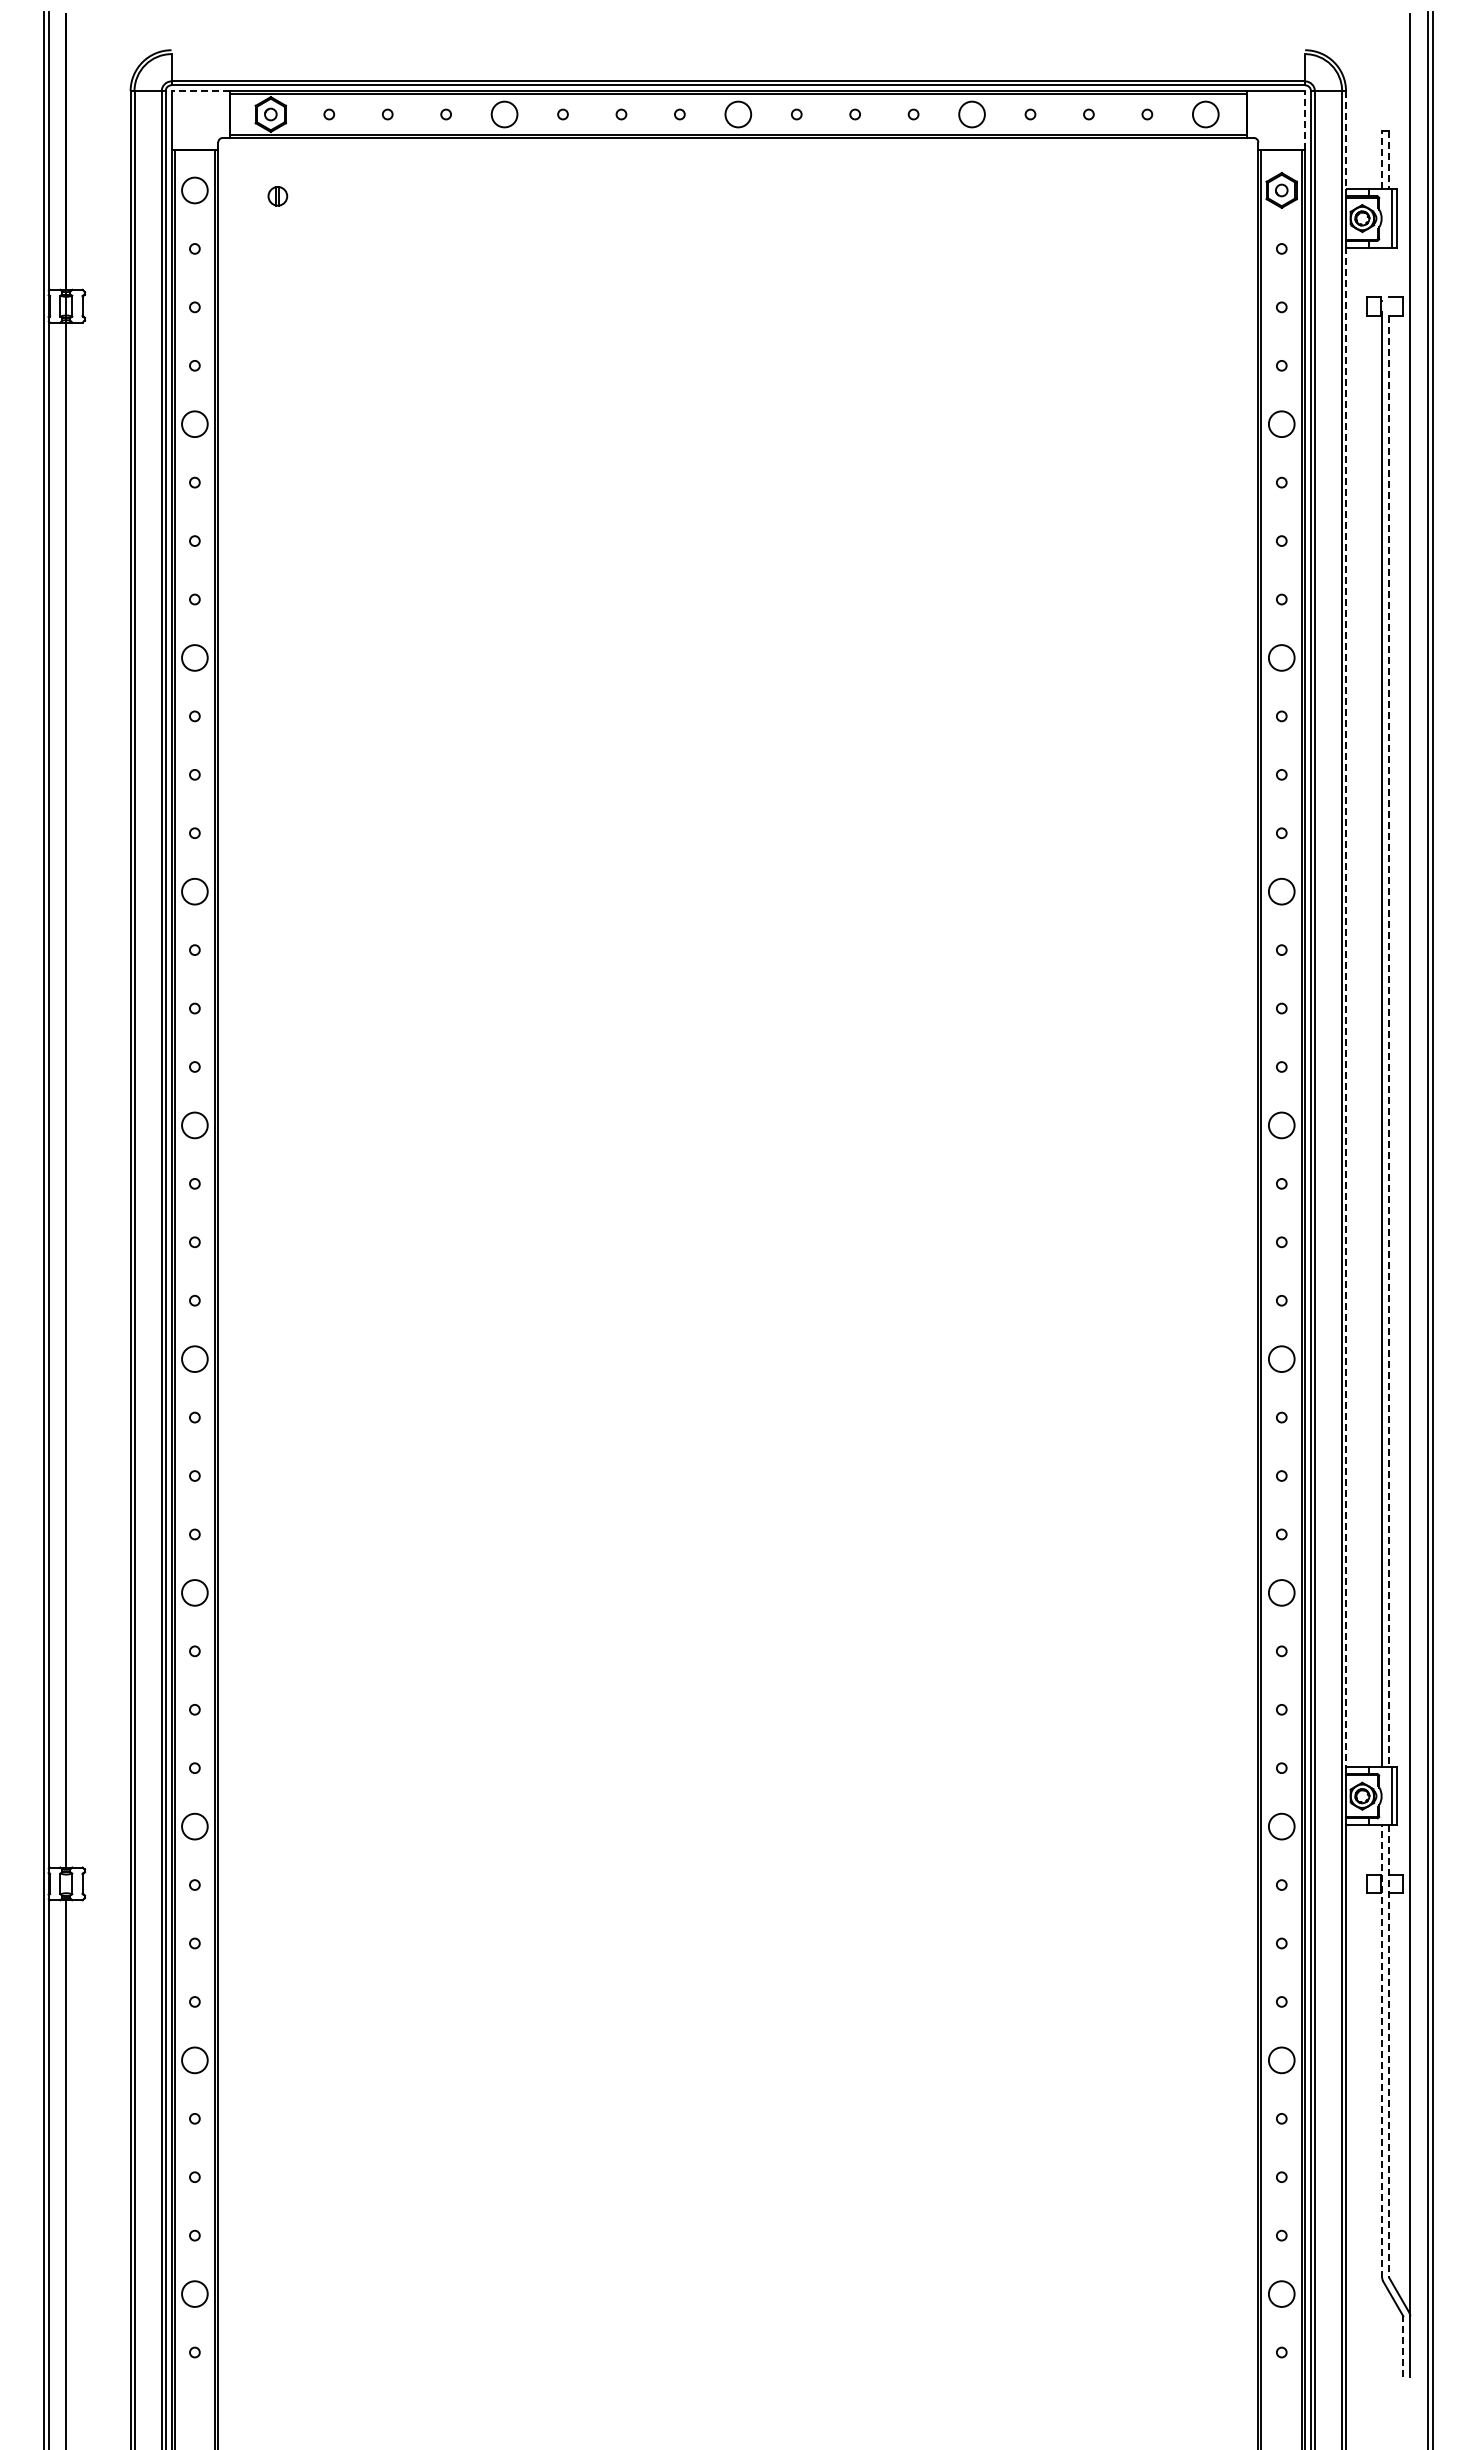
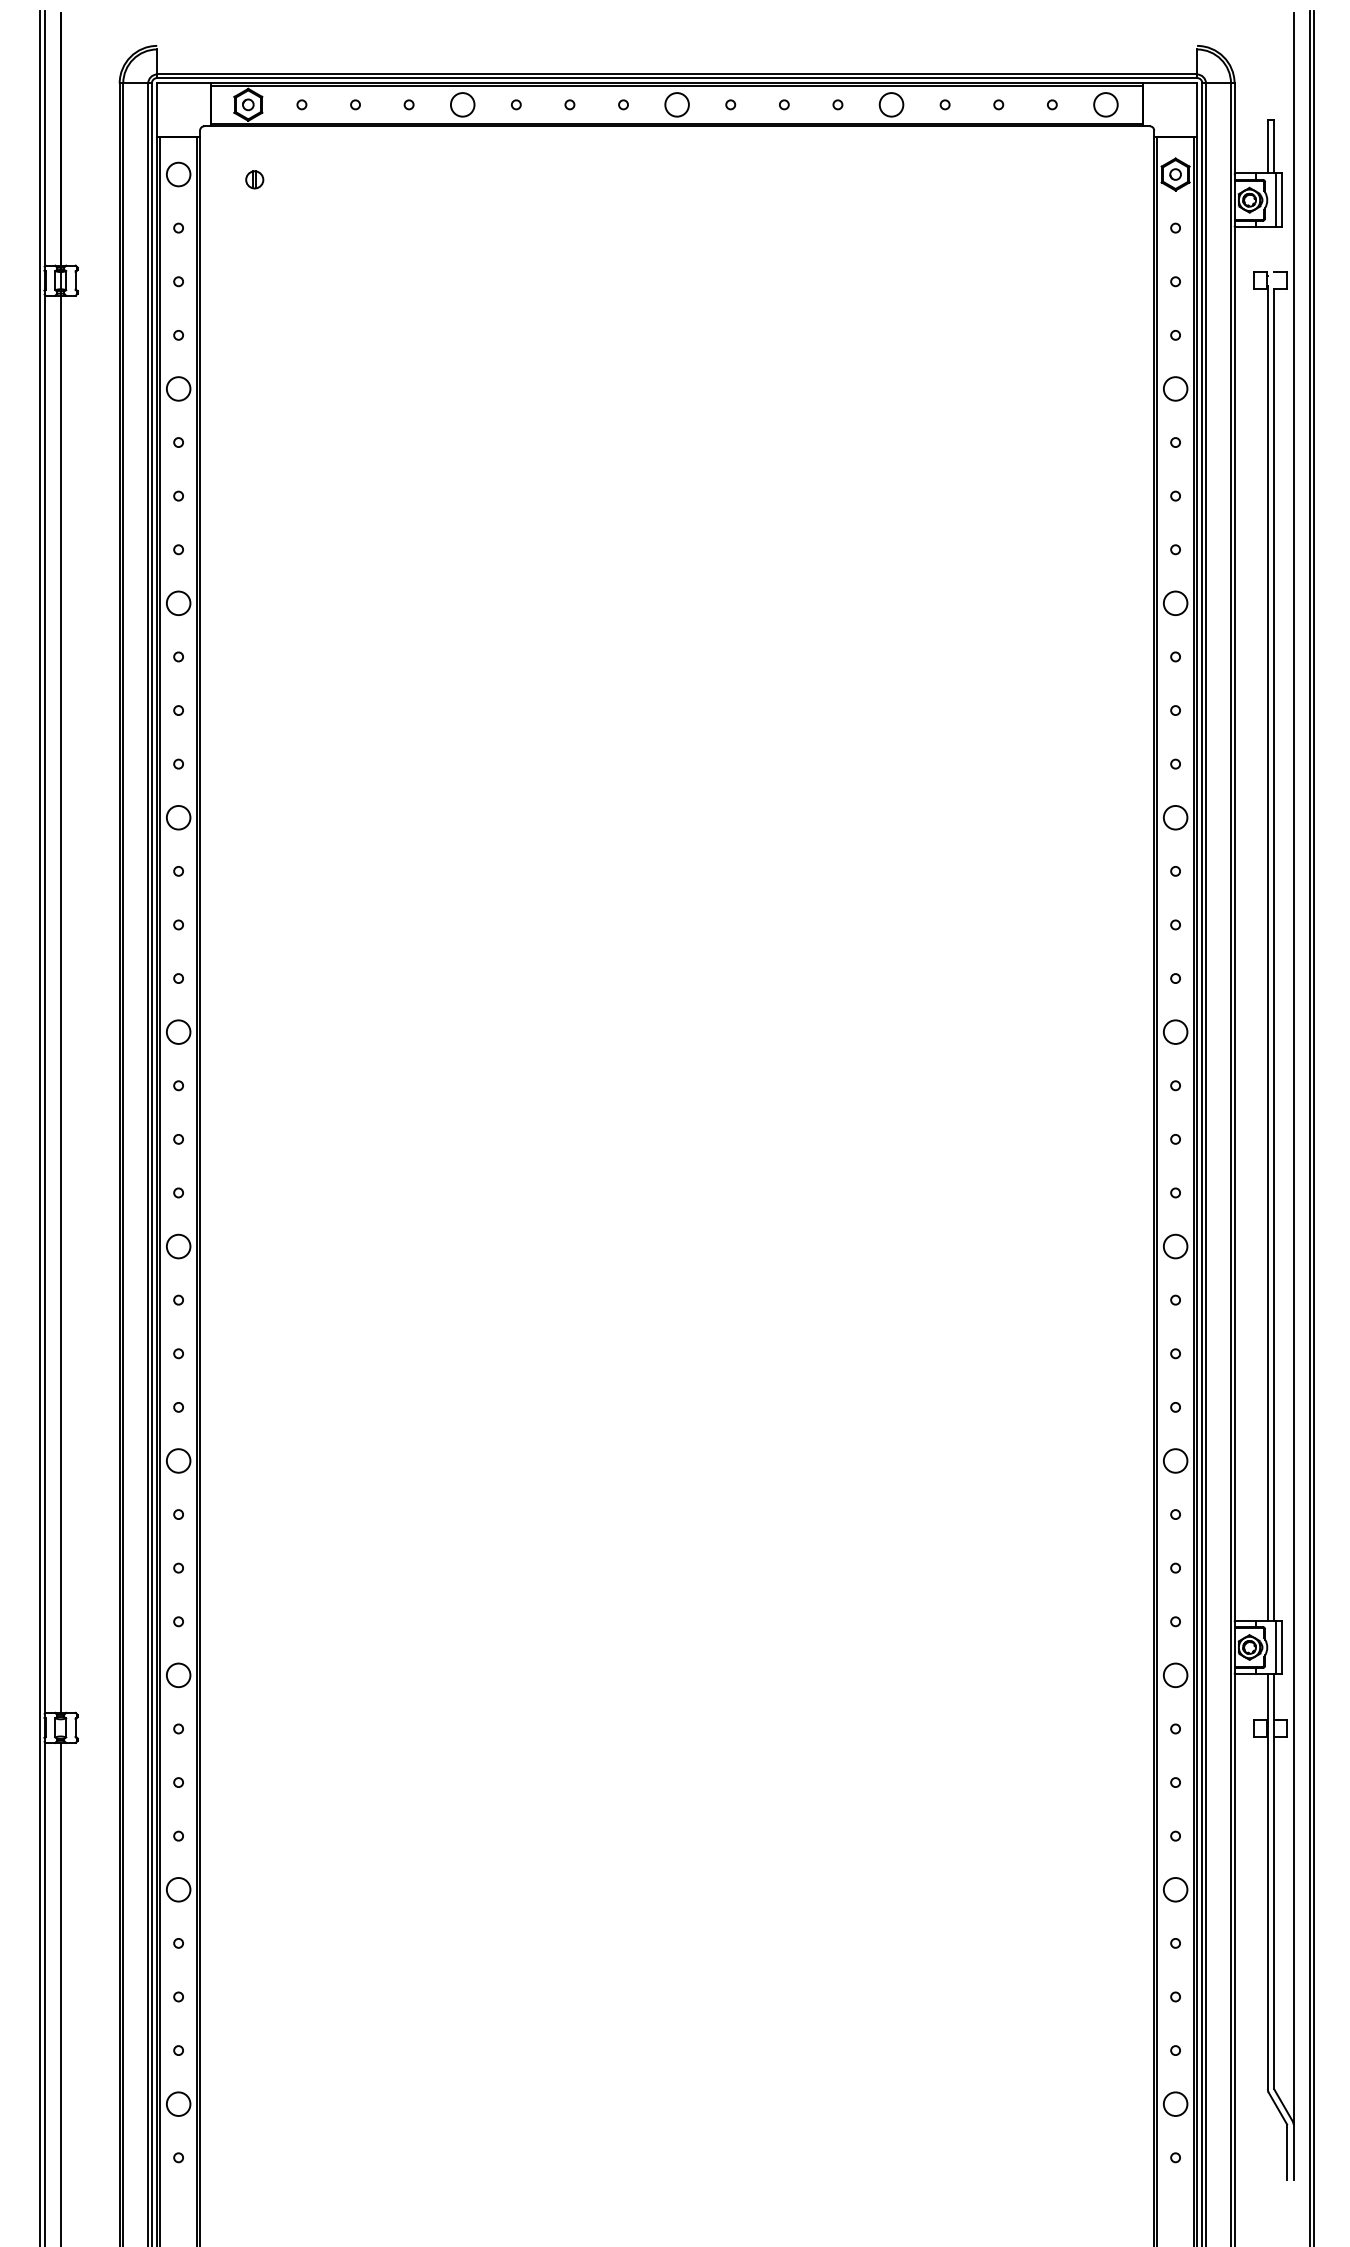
line: (200, 91) -> (183, 83), dashed -> solid
line: (1305, 119) -> (1197, 109), dashed -> solid
line: (1346, 140) -> (1235, 128), dashed -> solid
line: (1382, 159) -> (1268, 146), dashed -> solid
line: (1389, 160) -> (1274, 147), dashed -> solid
line: (1346, 1007) -> (1235, 923), dashed -> solid
line: (1389, 1041) -> (1274, 955), dashed -> solid
line: (1382, 2051) -> (1268, 1881), dashed -> solid
line: (1389, 2052) -> (1274, 1882), dashed -> solid
line: (1403, 2346) -> (1287, 2152), dashed -> solid

